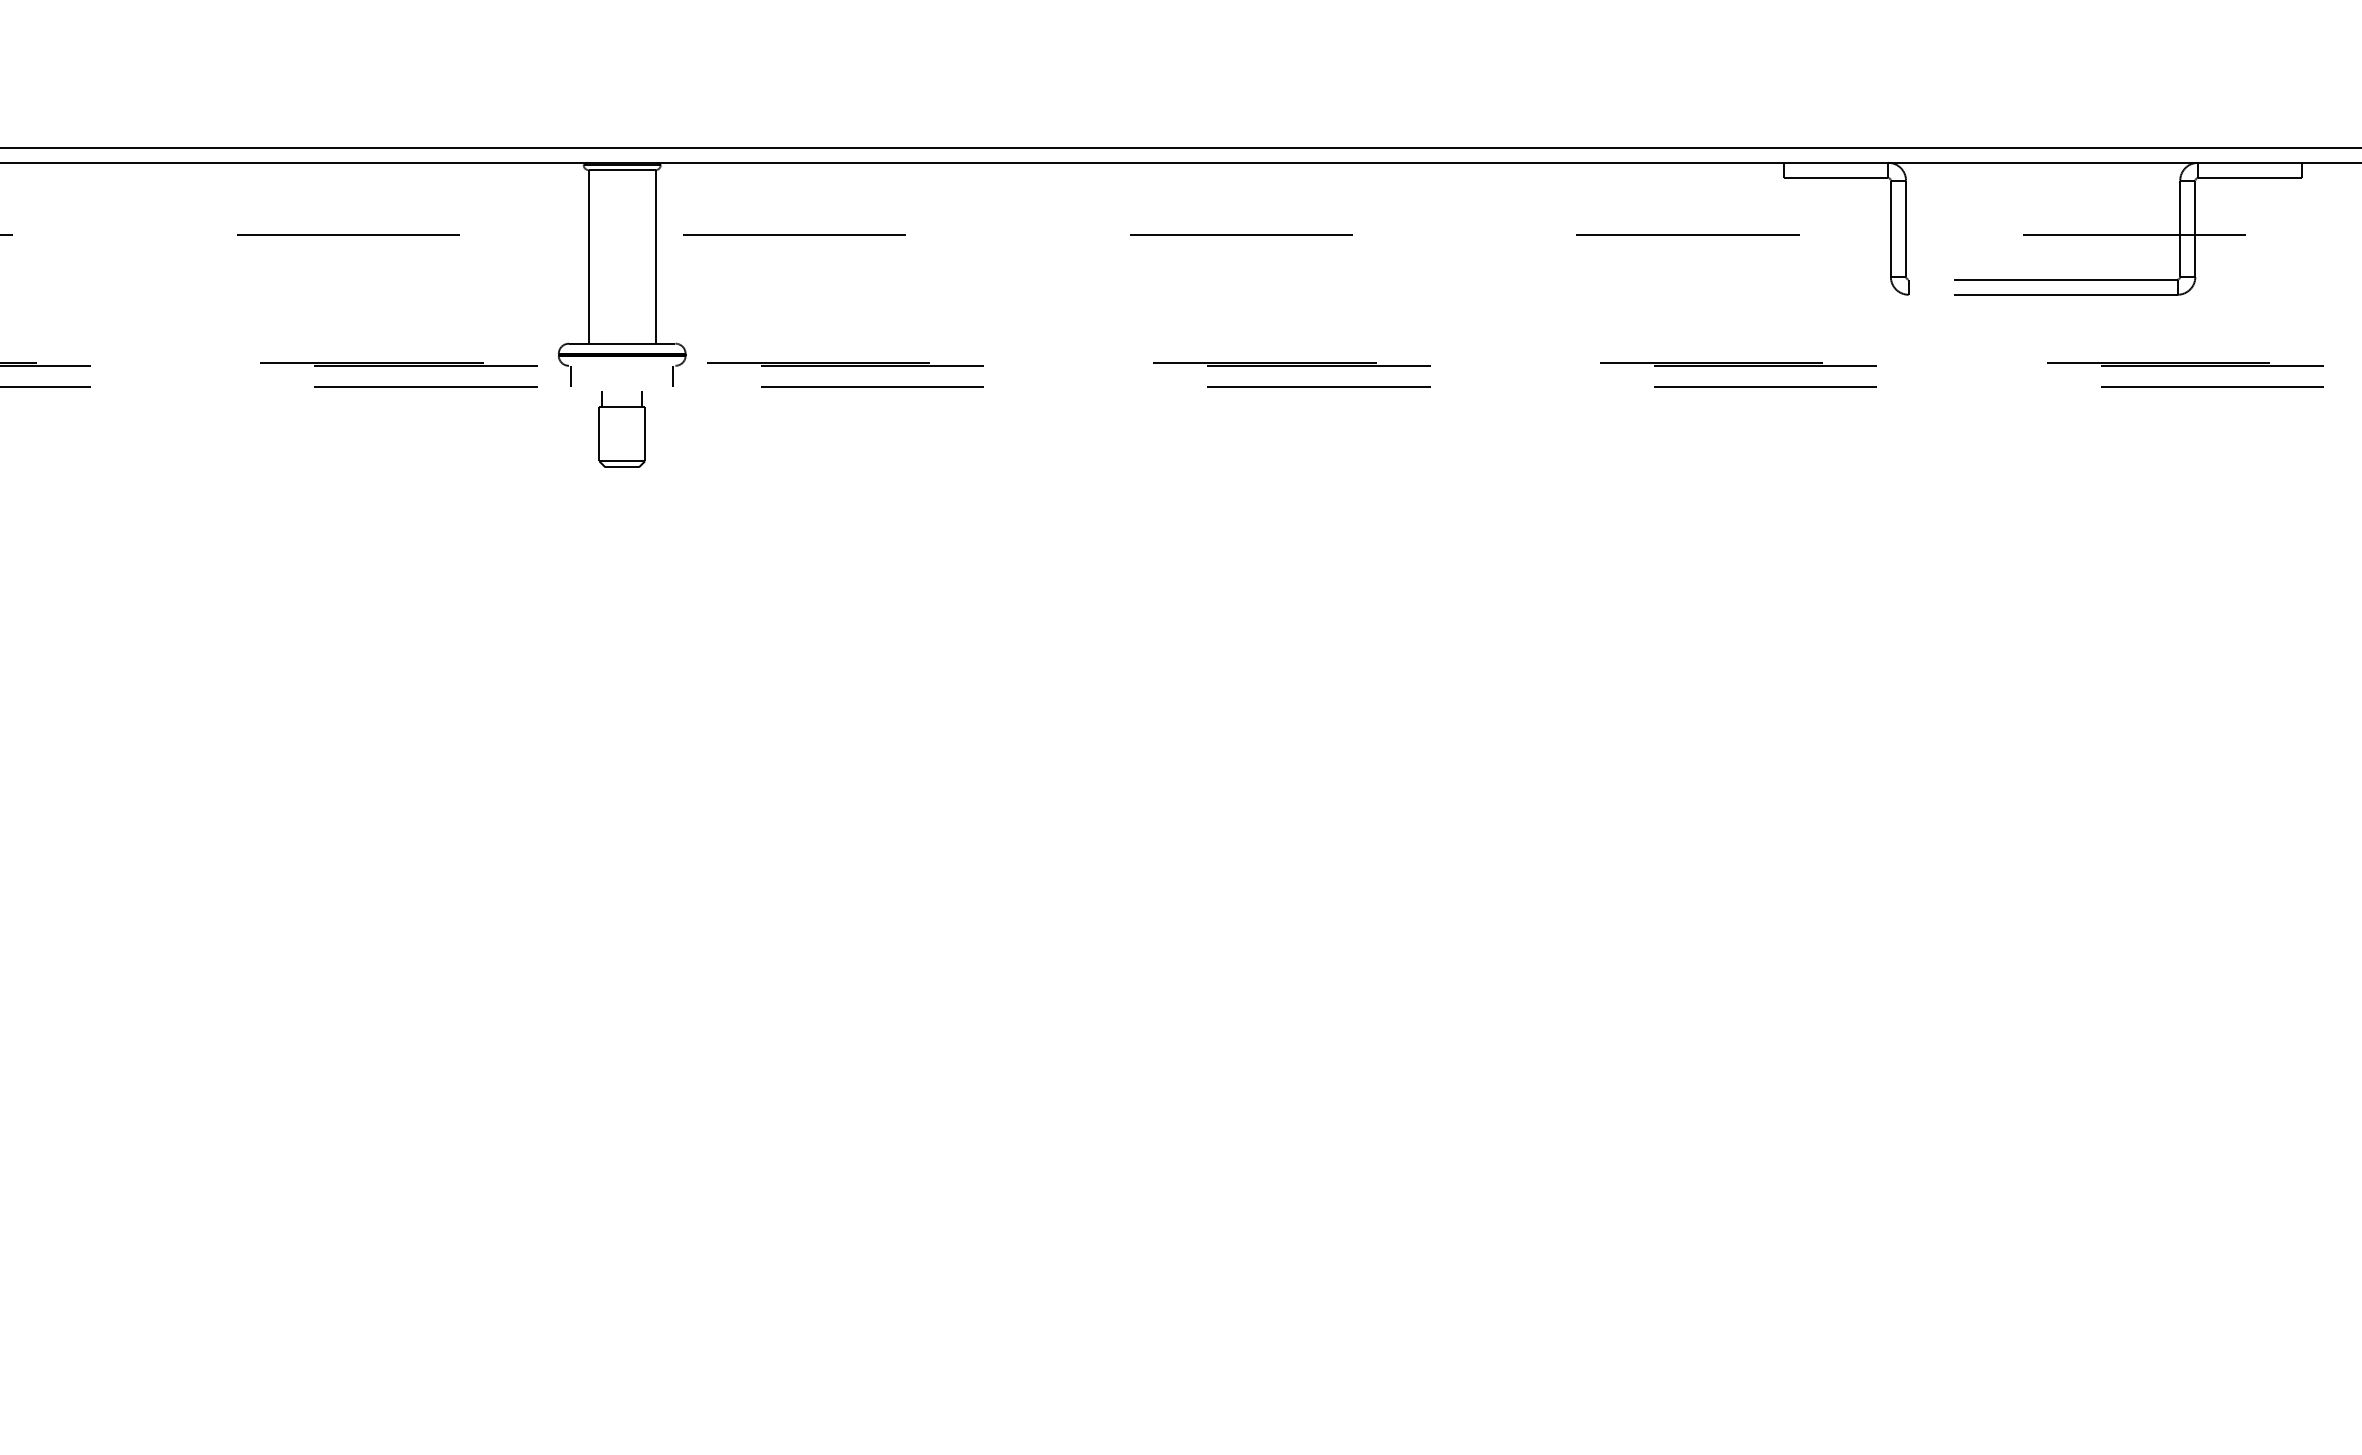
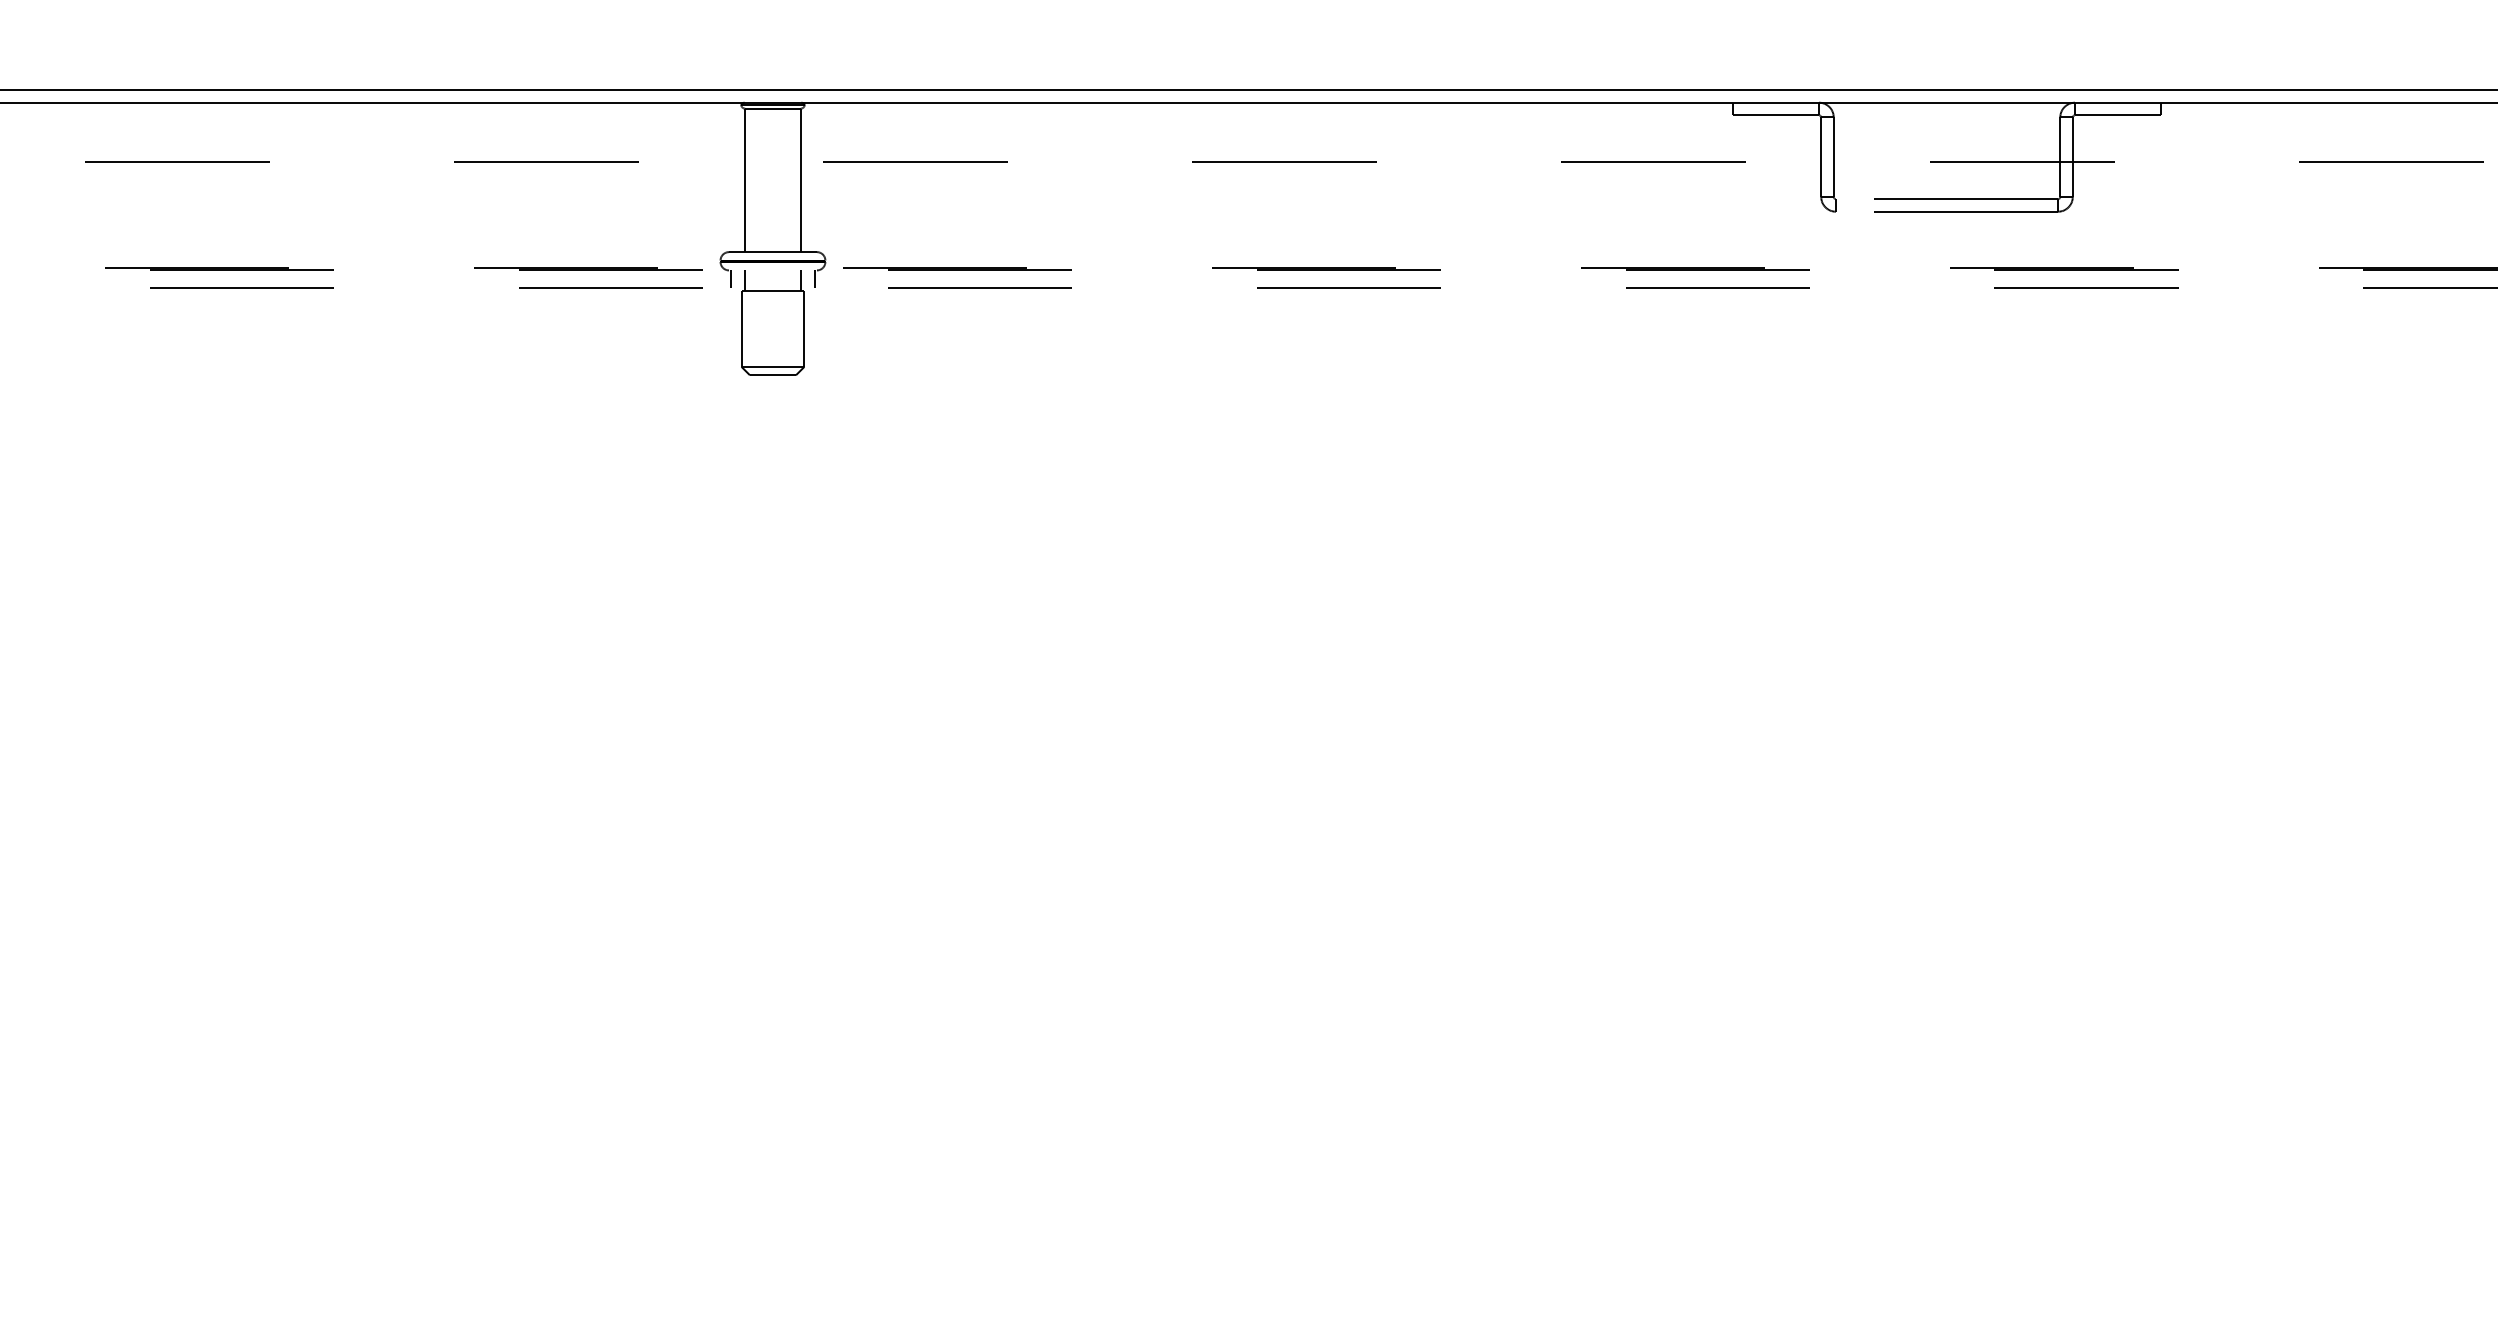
part: (621, 428) -> (772, 322), size x1.67

